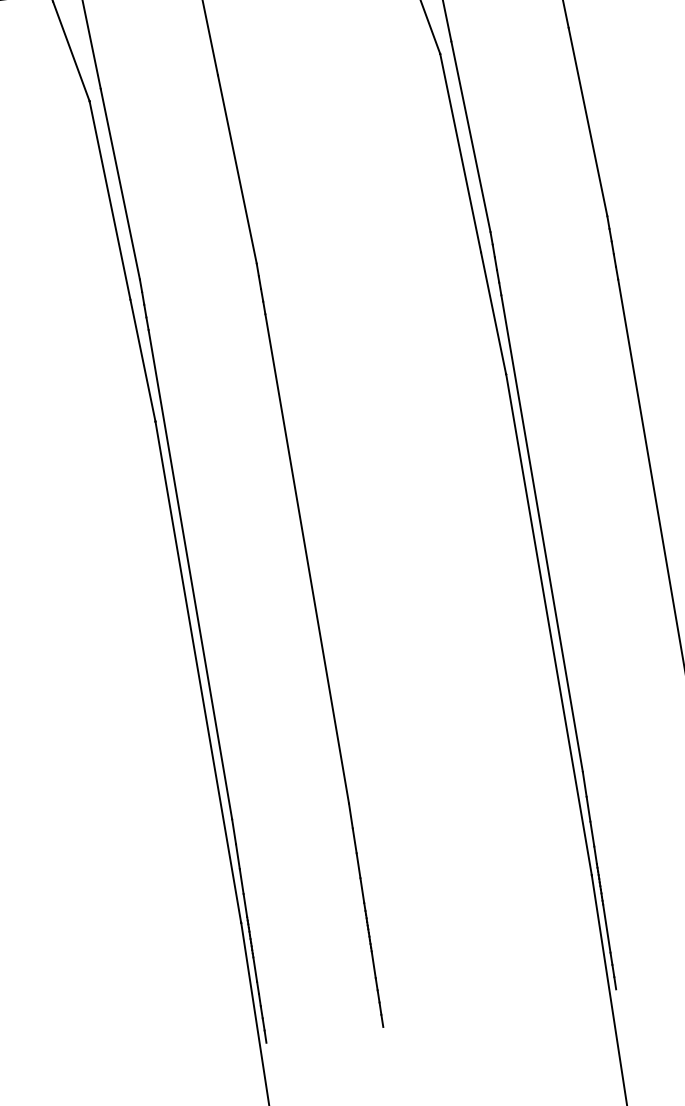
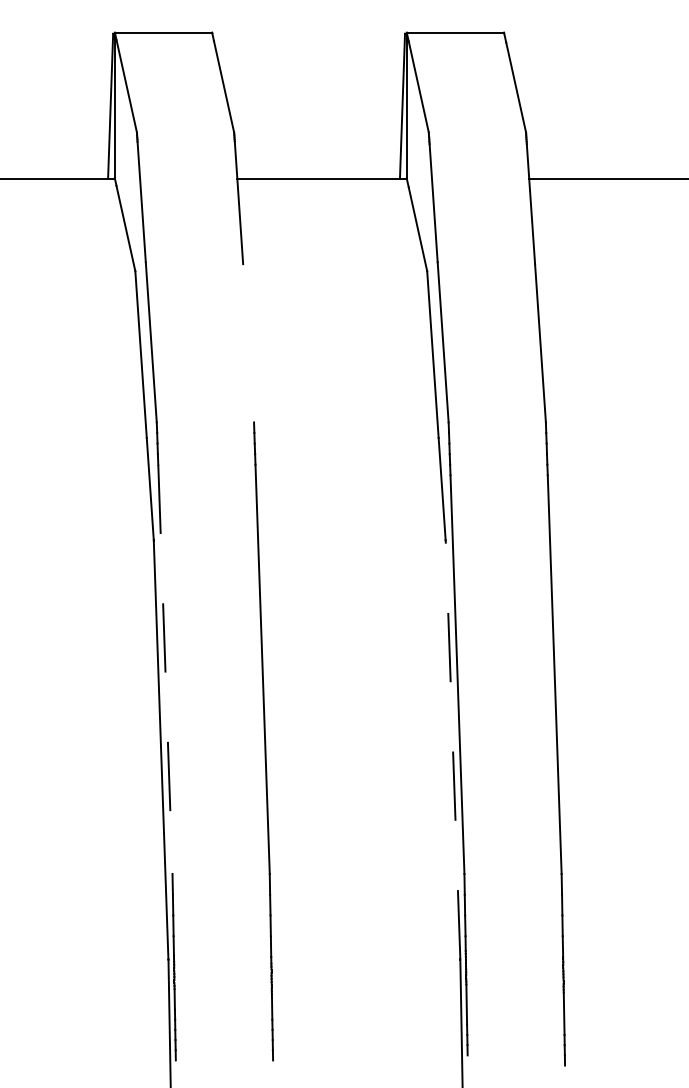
line: (237, 169) -> (248, 343), removed
line: (190, 574) -> (165, 669), solid -> dashed
line: (549, 624) -> (453, 749), solid -> dashed

